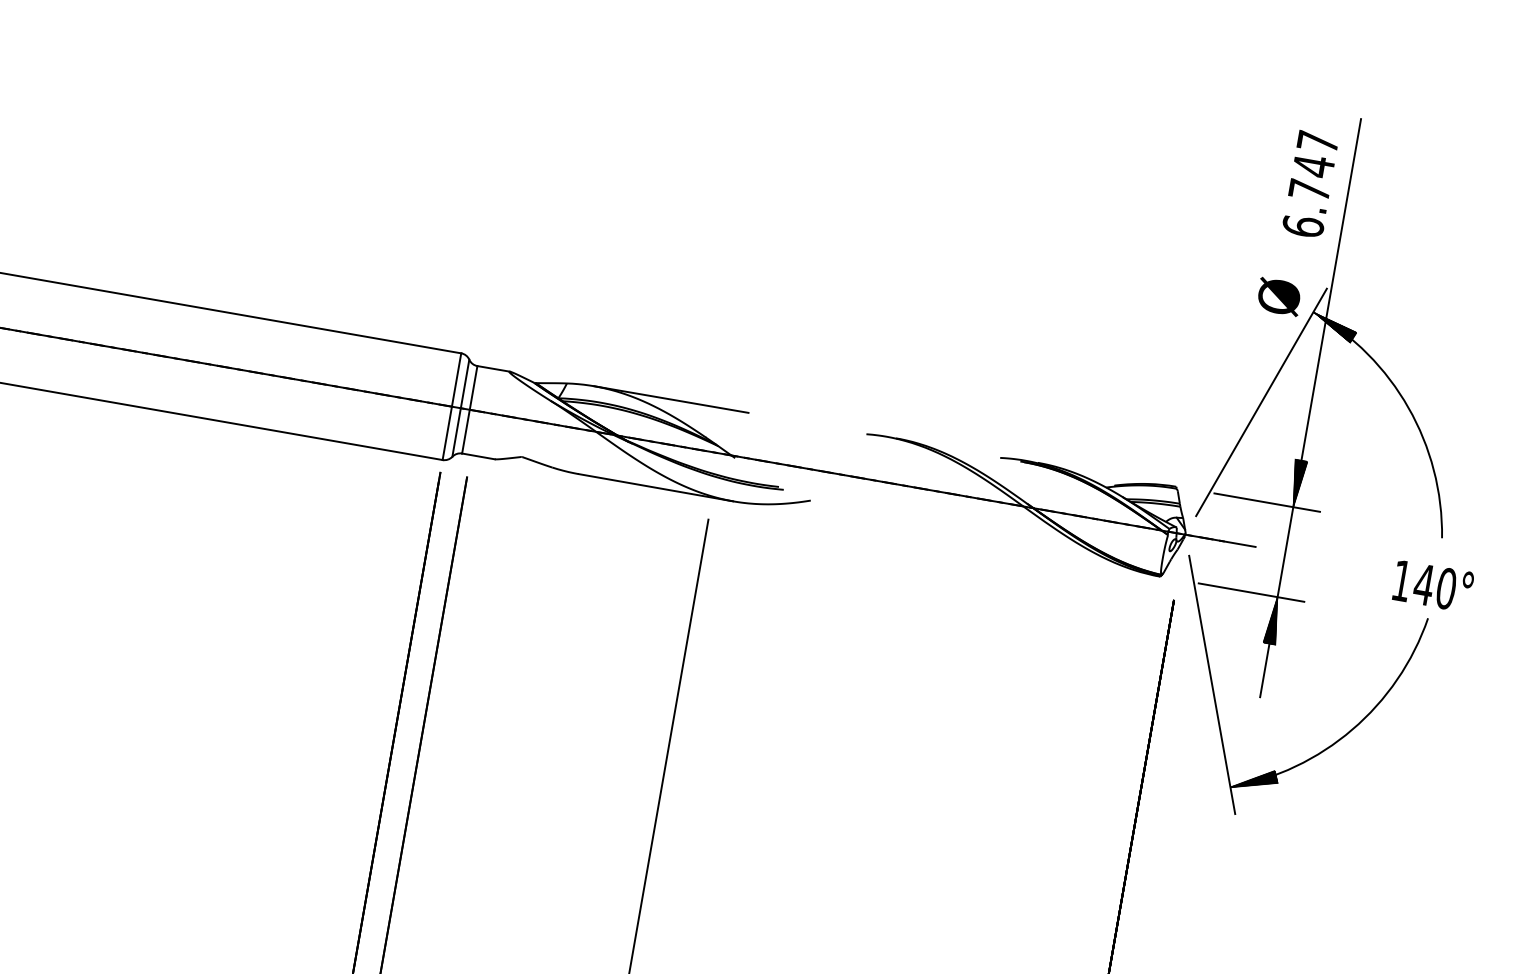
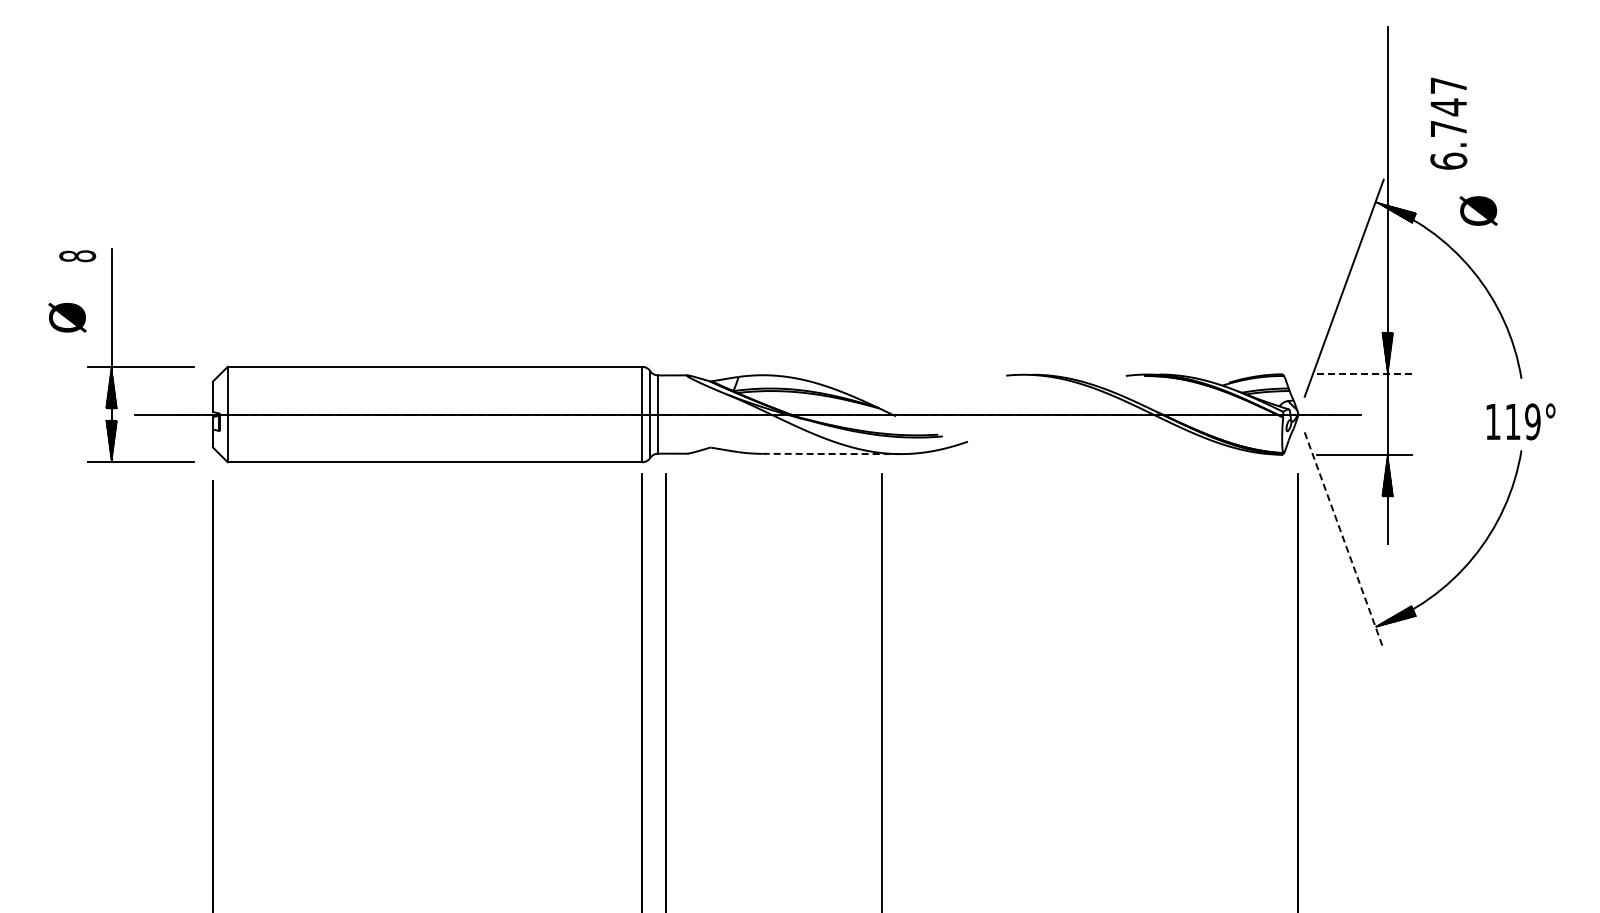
text: (1310, 184) -> (1448, 123), moved
text: (1279, 296) -> (1478, 210), moved
line: (671, 399) -> (831, 375), removed
line: (655, 487) -> (831, 453), solid -> dashed
line: (1267, 502) -> (1364, 374), solid -> dashed
text: (1434, 586) -> (1522, 421), 140° -> 119°
line: (1212, 684) -> (1344, 540), solid -> dashed

